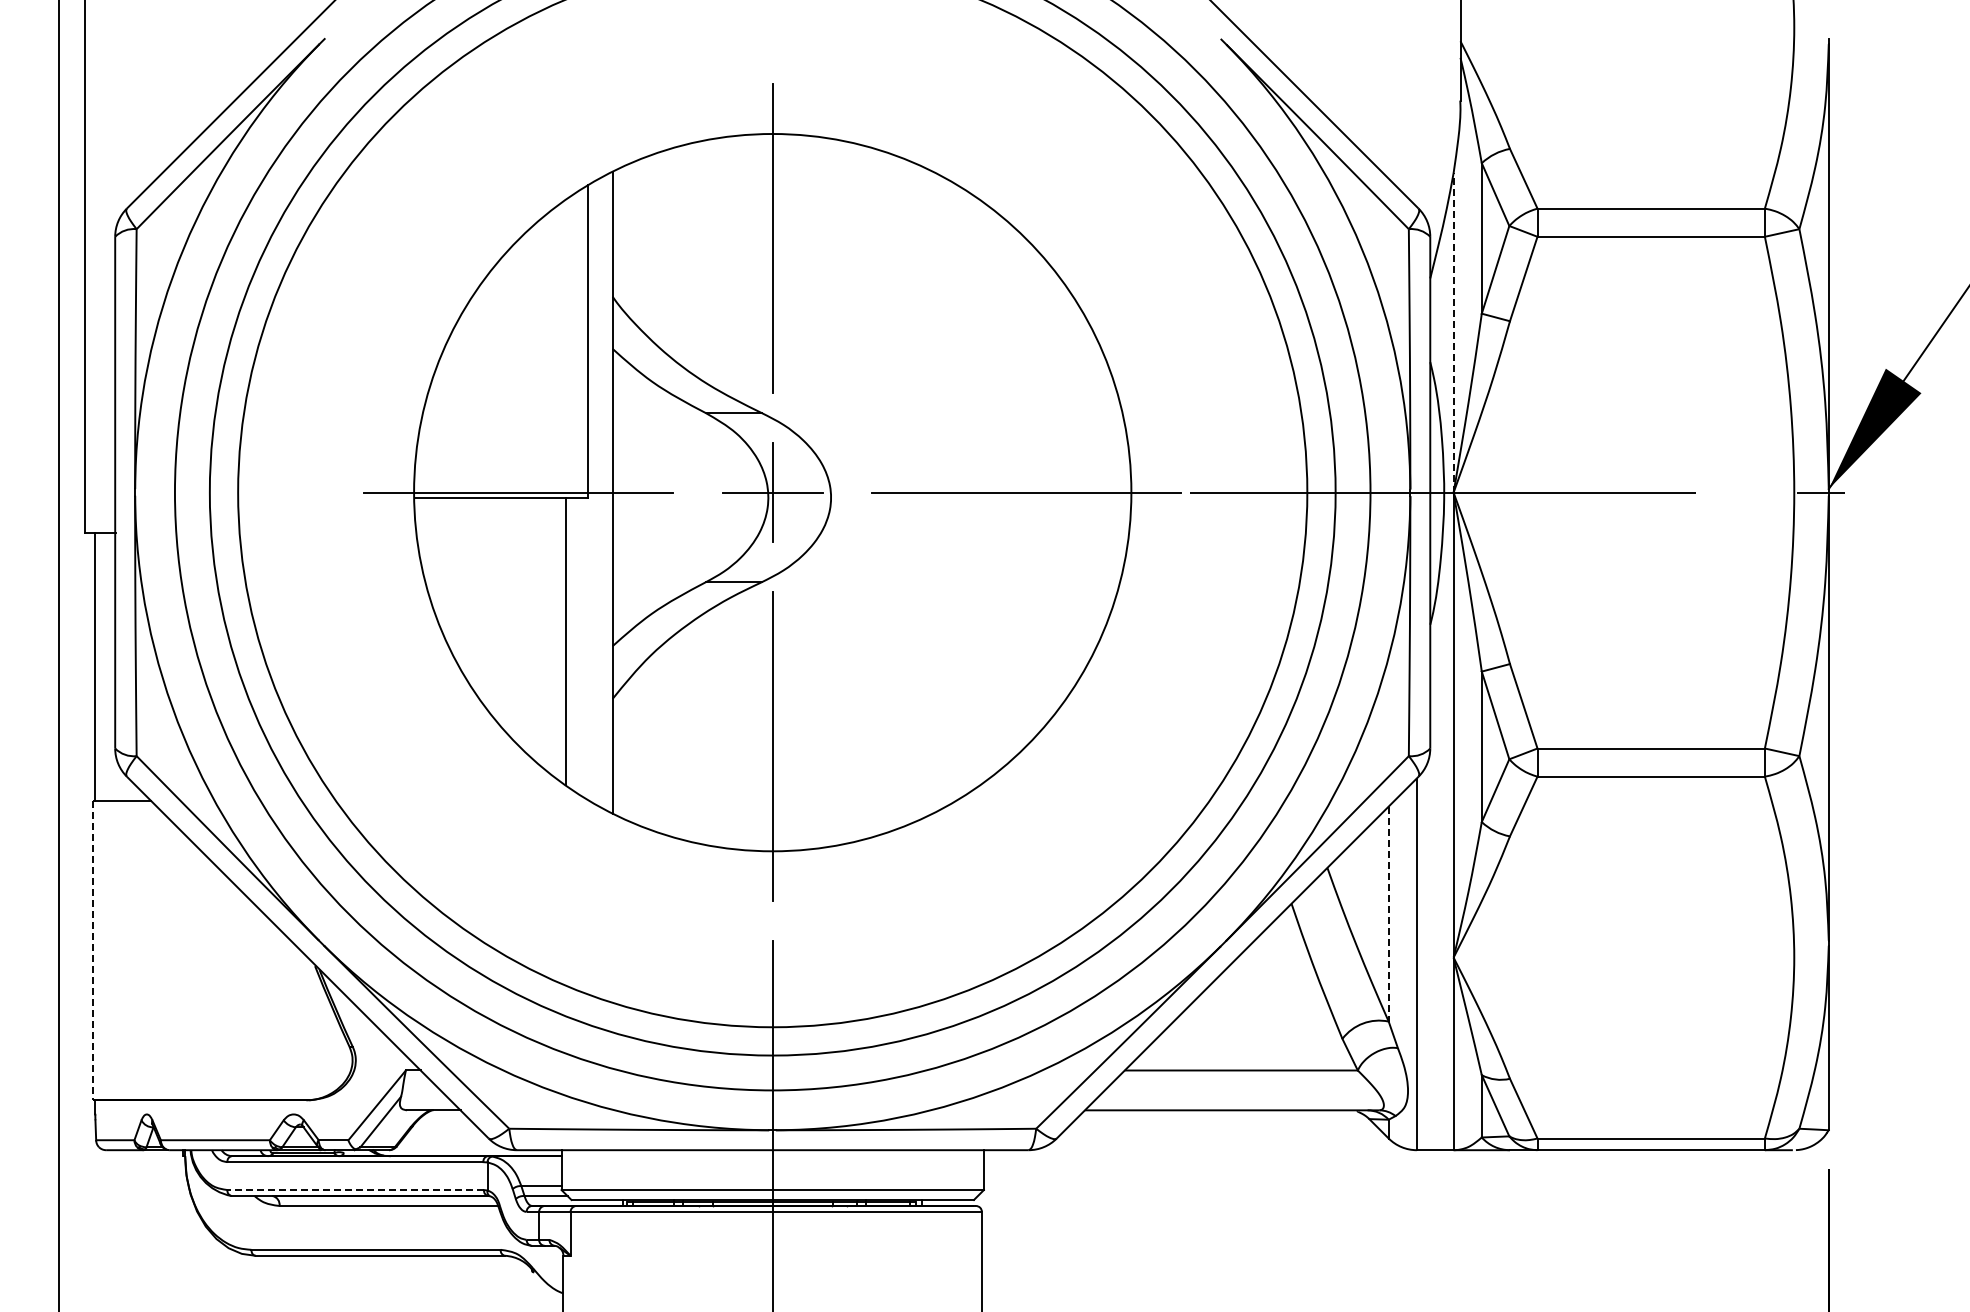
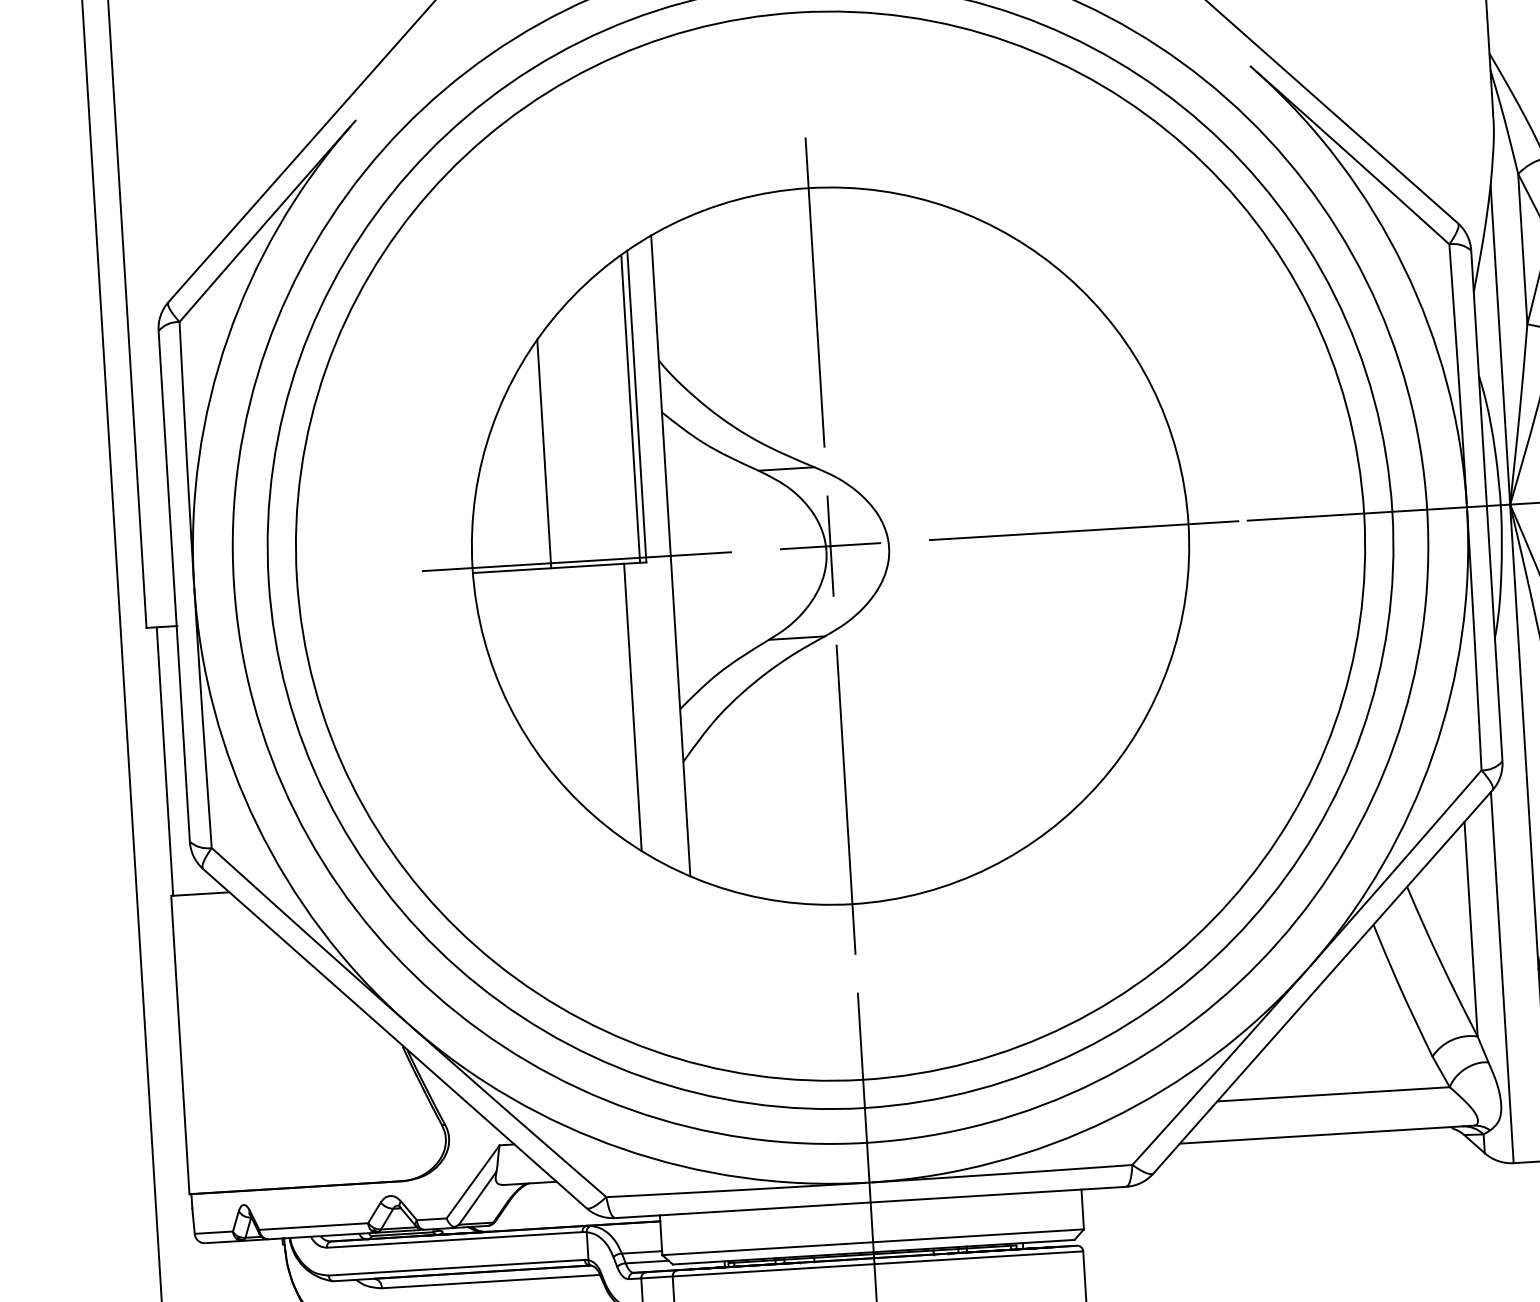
line: (1453, 332) -> (1500, 344), dashed -> solid
line: (581, 343) -> (630, 408), added
line: (492, 382) -> (544, 453), added
line: (1388, 914) -> (1470, 929), dashed -> solid
line: (93, 951) -> (180, 1045), dashed -> solid
line: (355, 1190) -> (456, 1268), dashed -> solid

